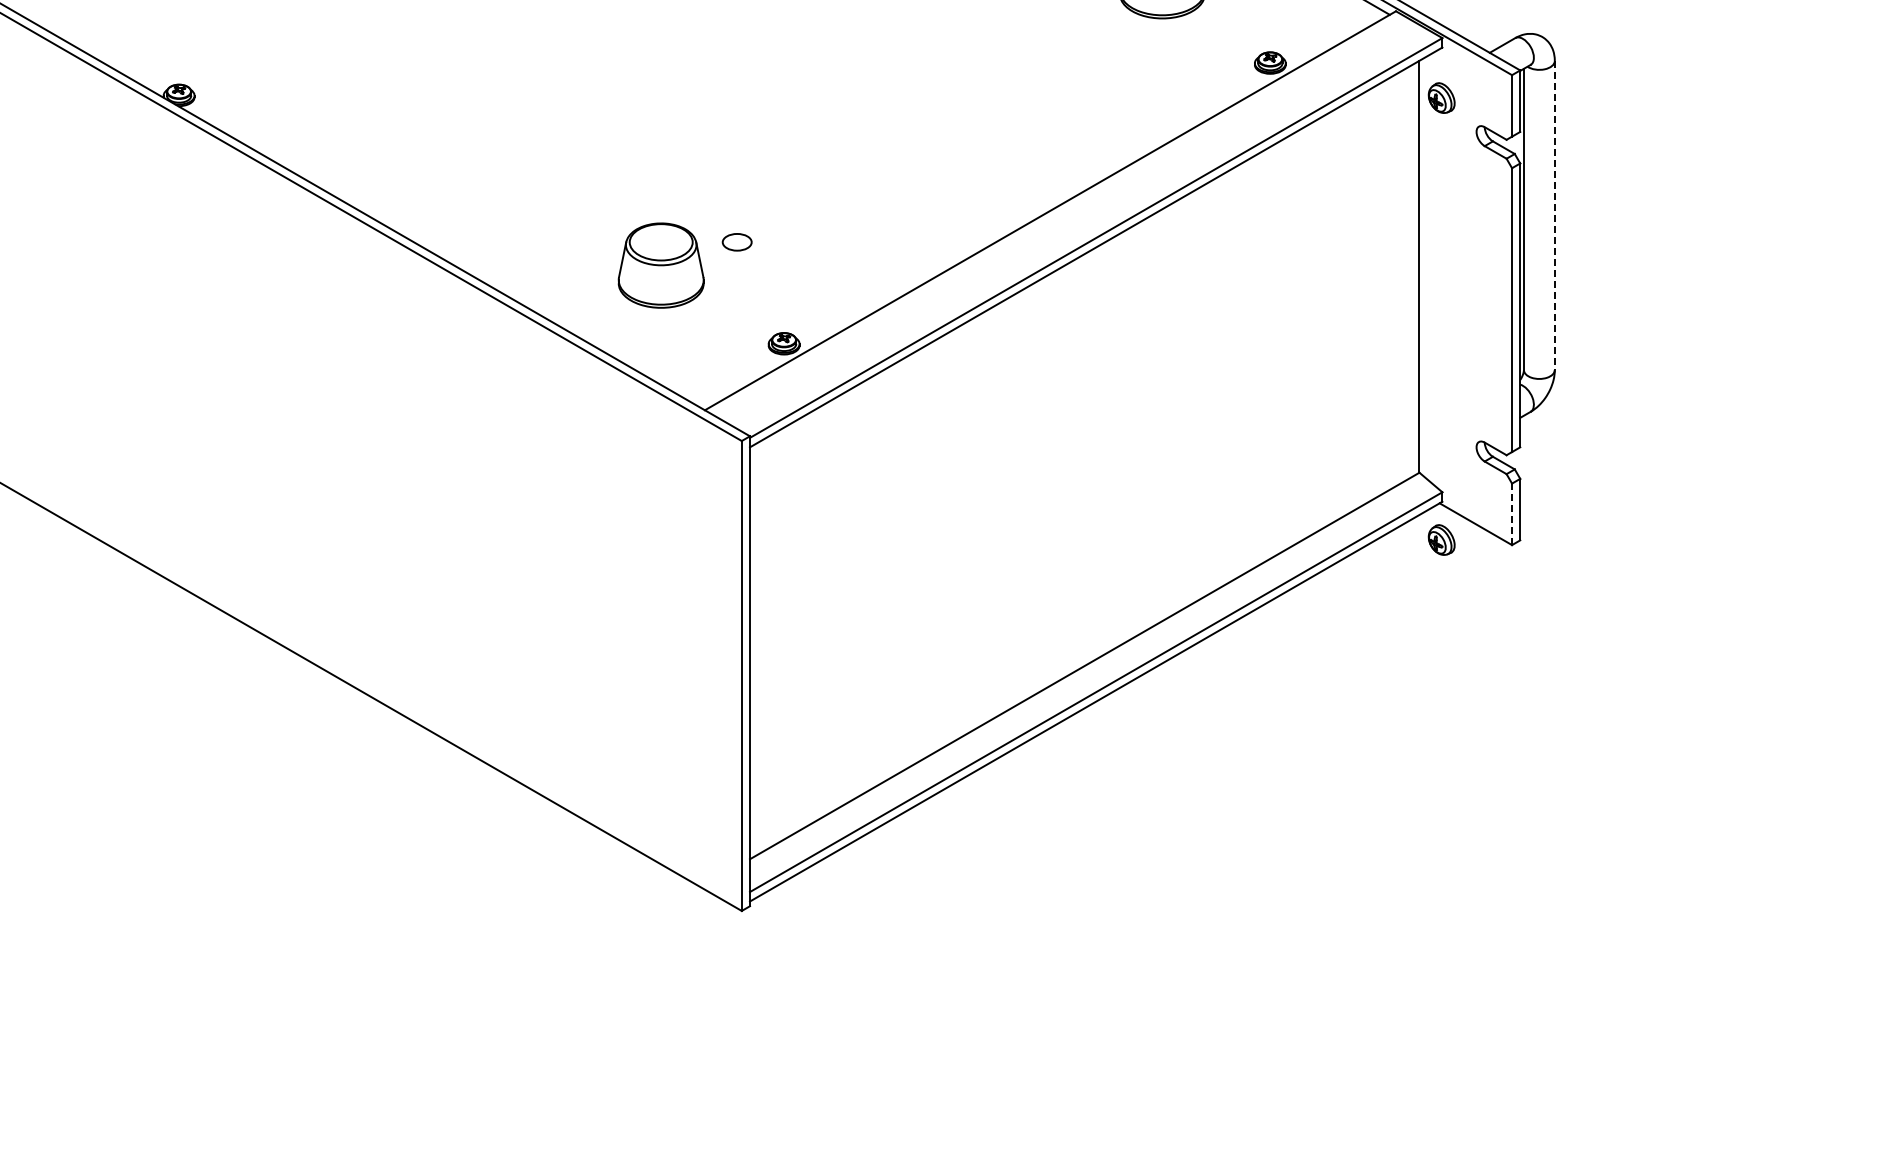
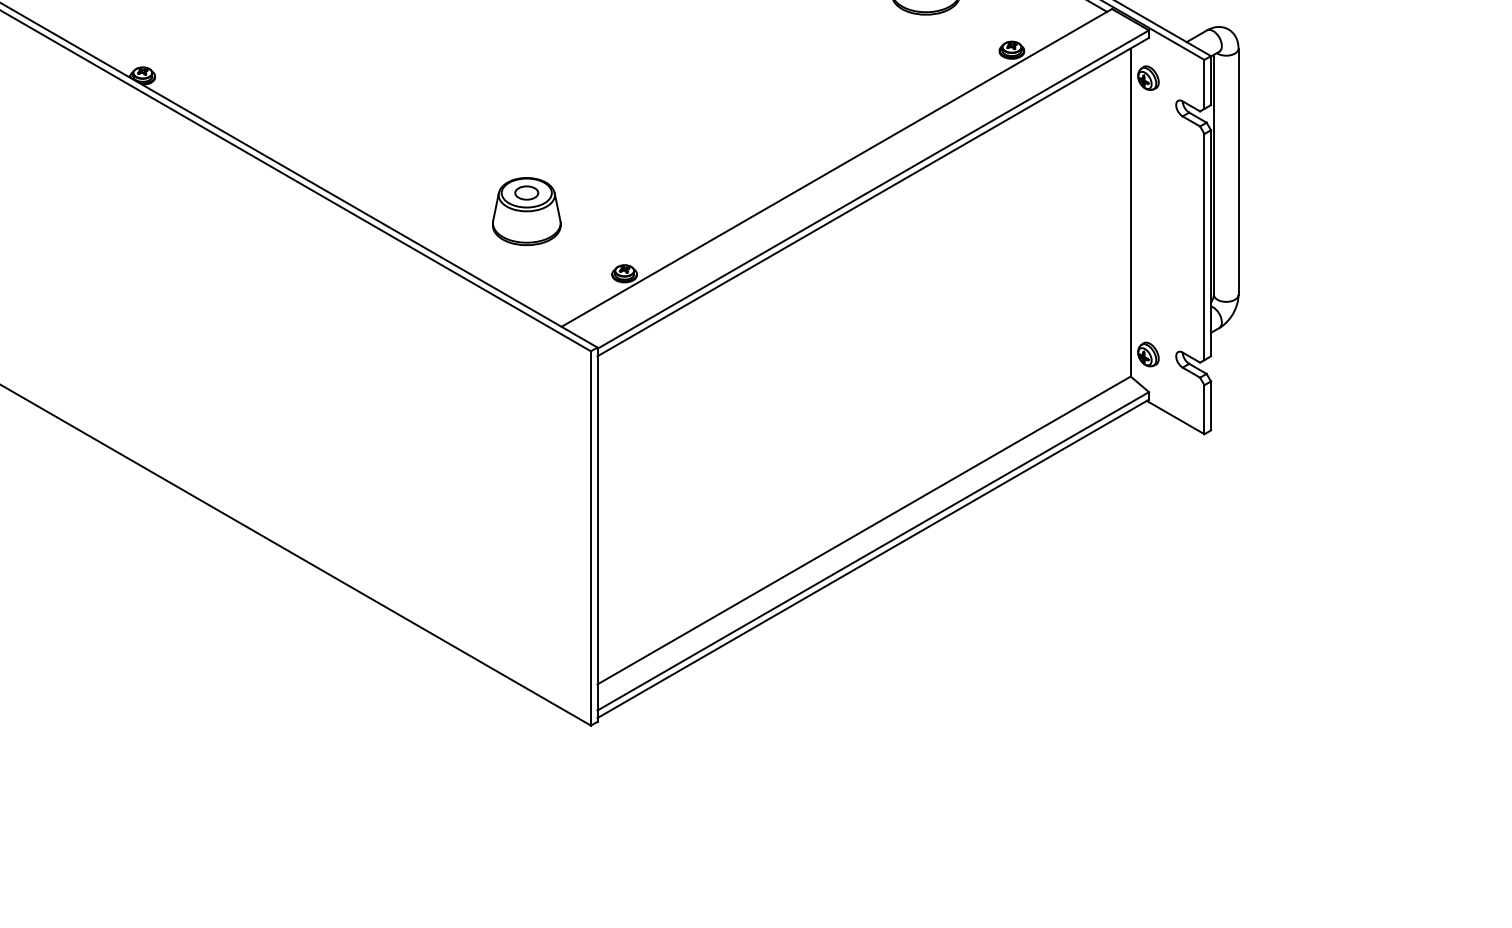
line: (1554, 215) -> (1238, 171), dashed -> solid
part: (736, 242) -> (526, 193), moved
line: (1512, 514) -> (1204, 409), dashed -> solid
part: (1441, 539) -> (1148, 354), moved

